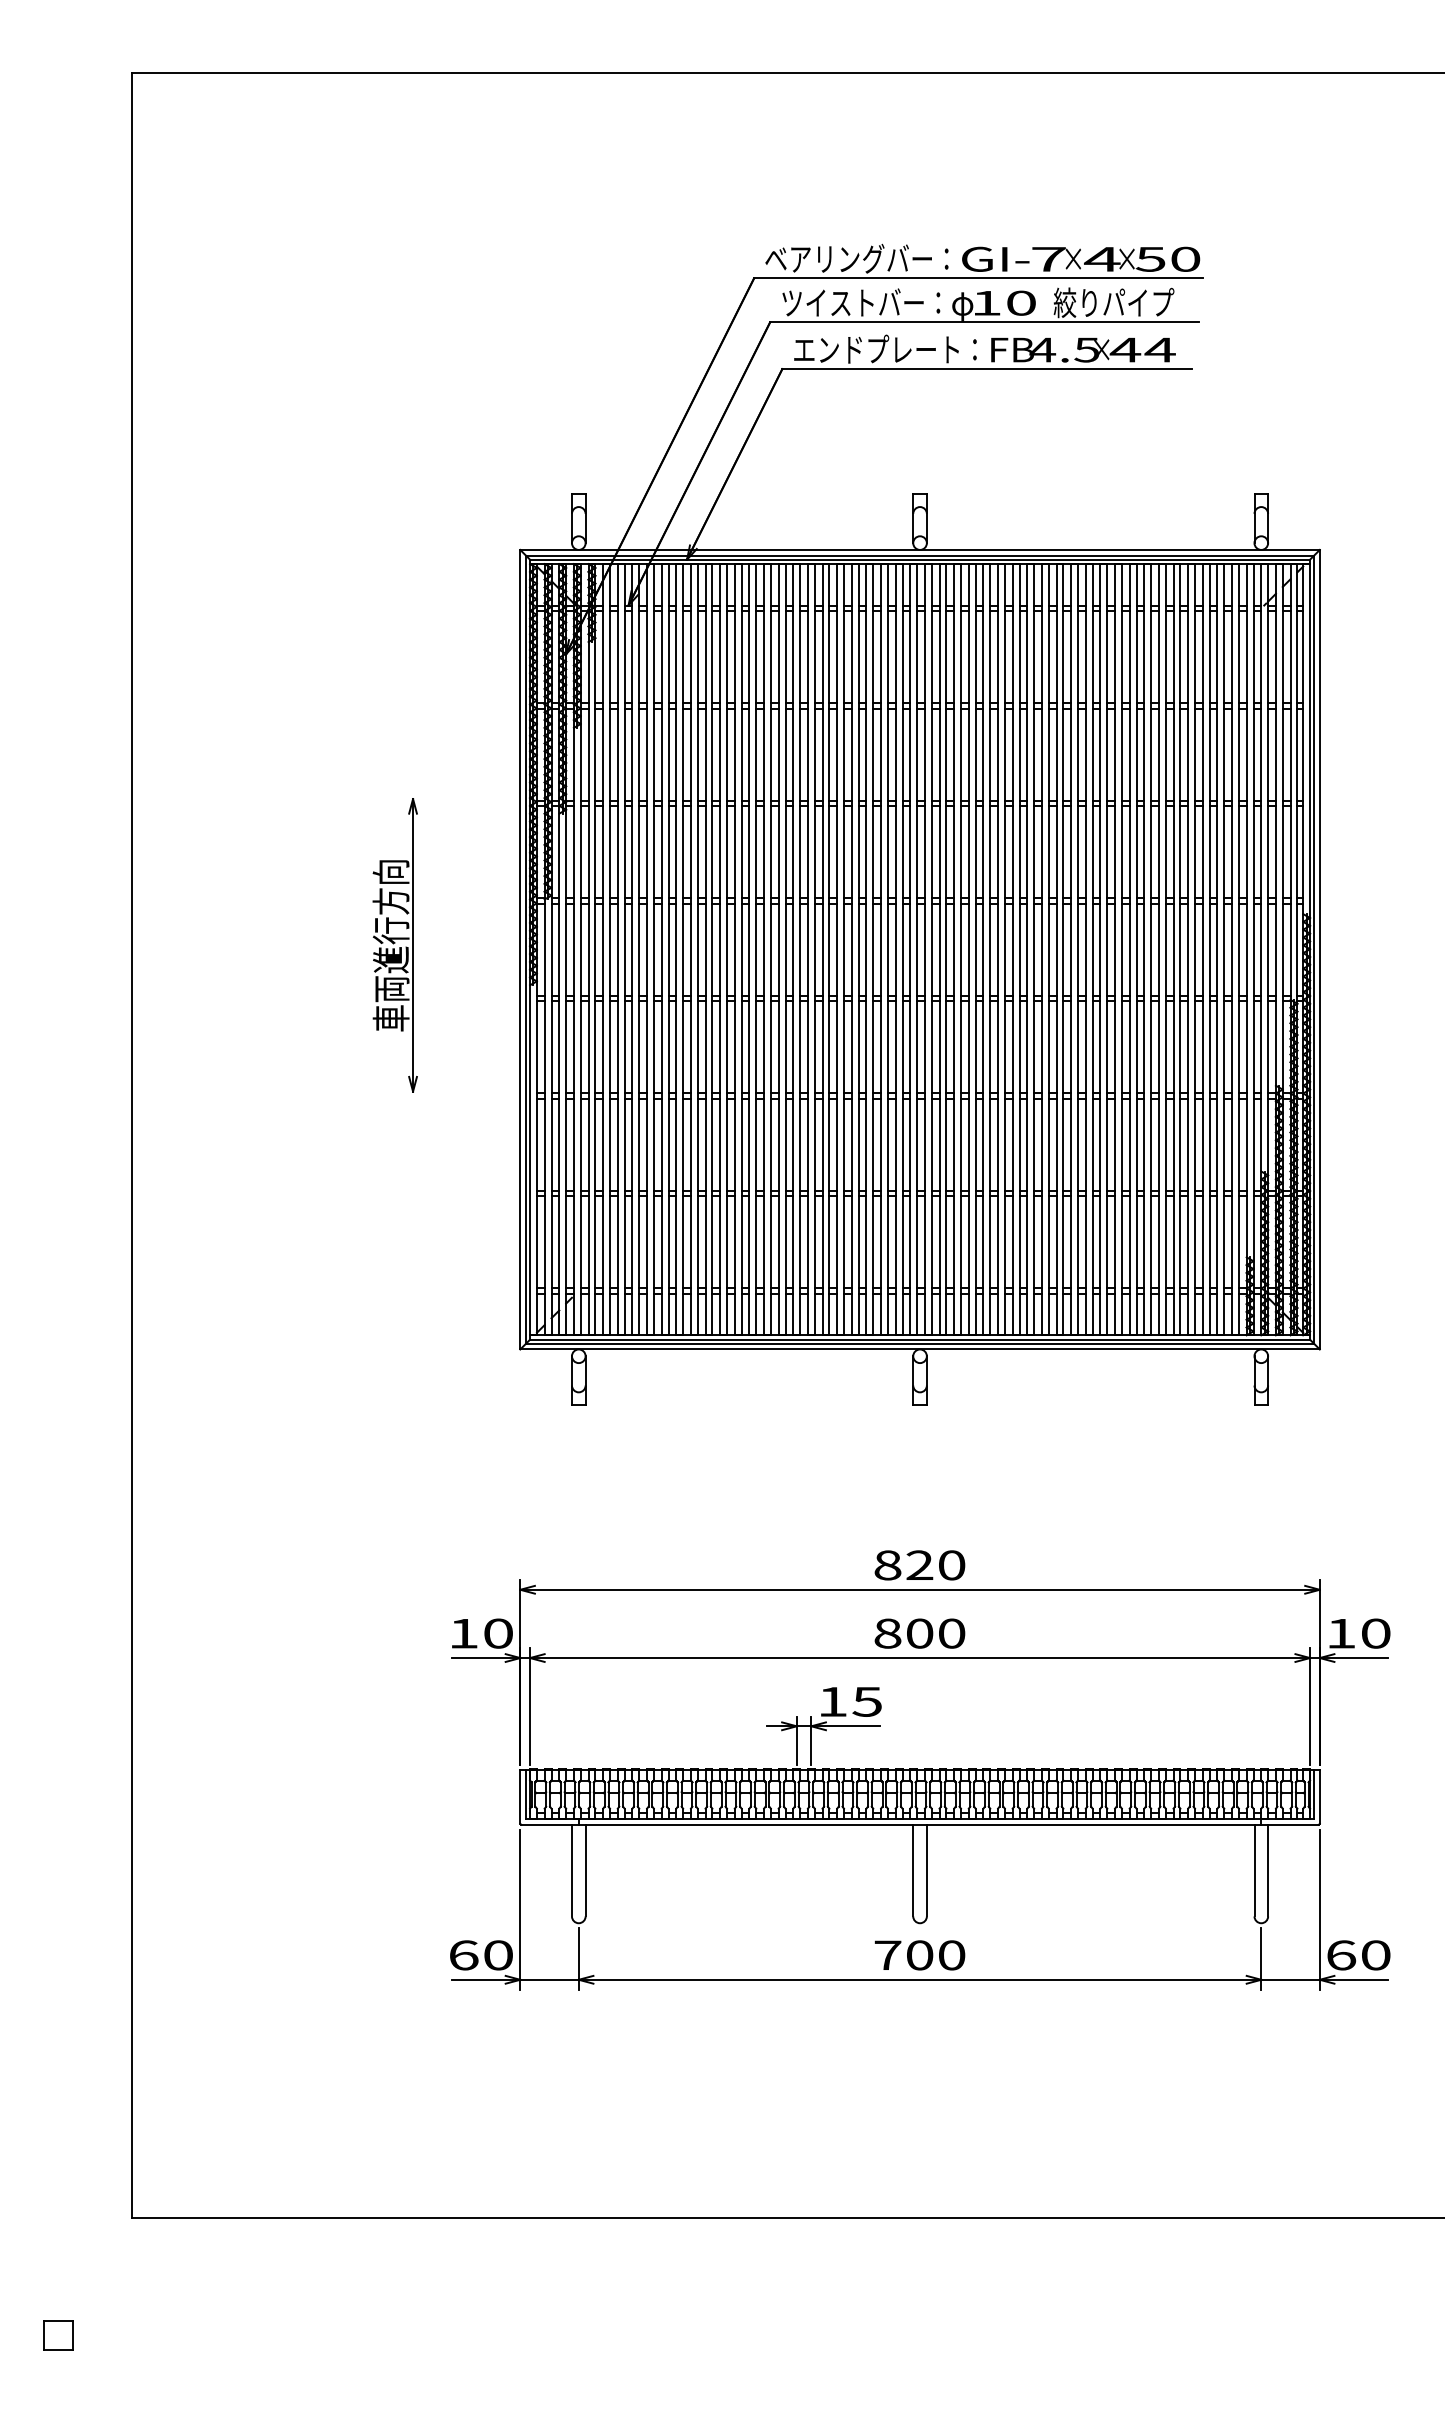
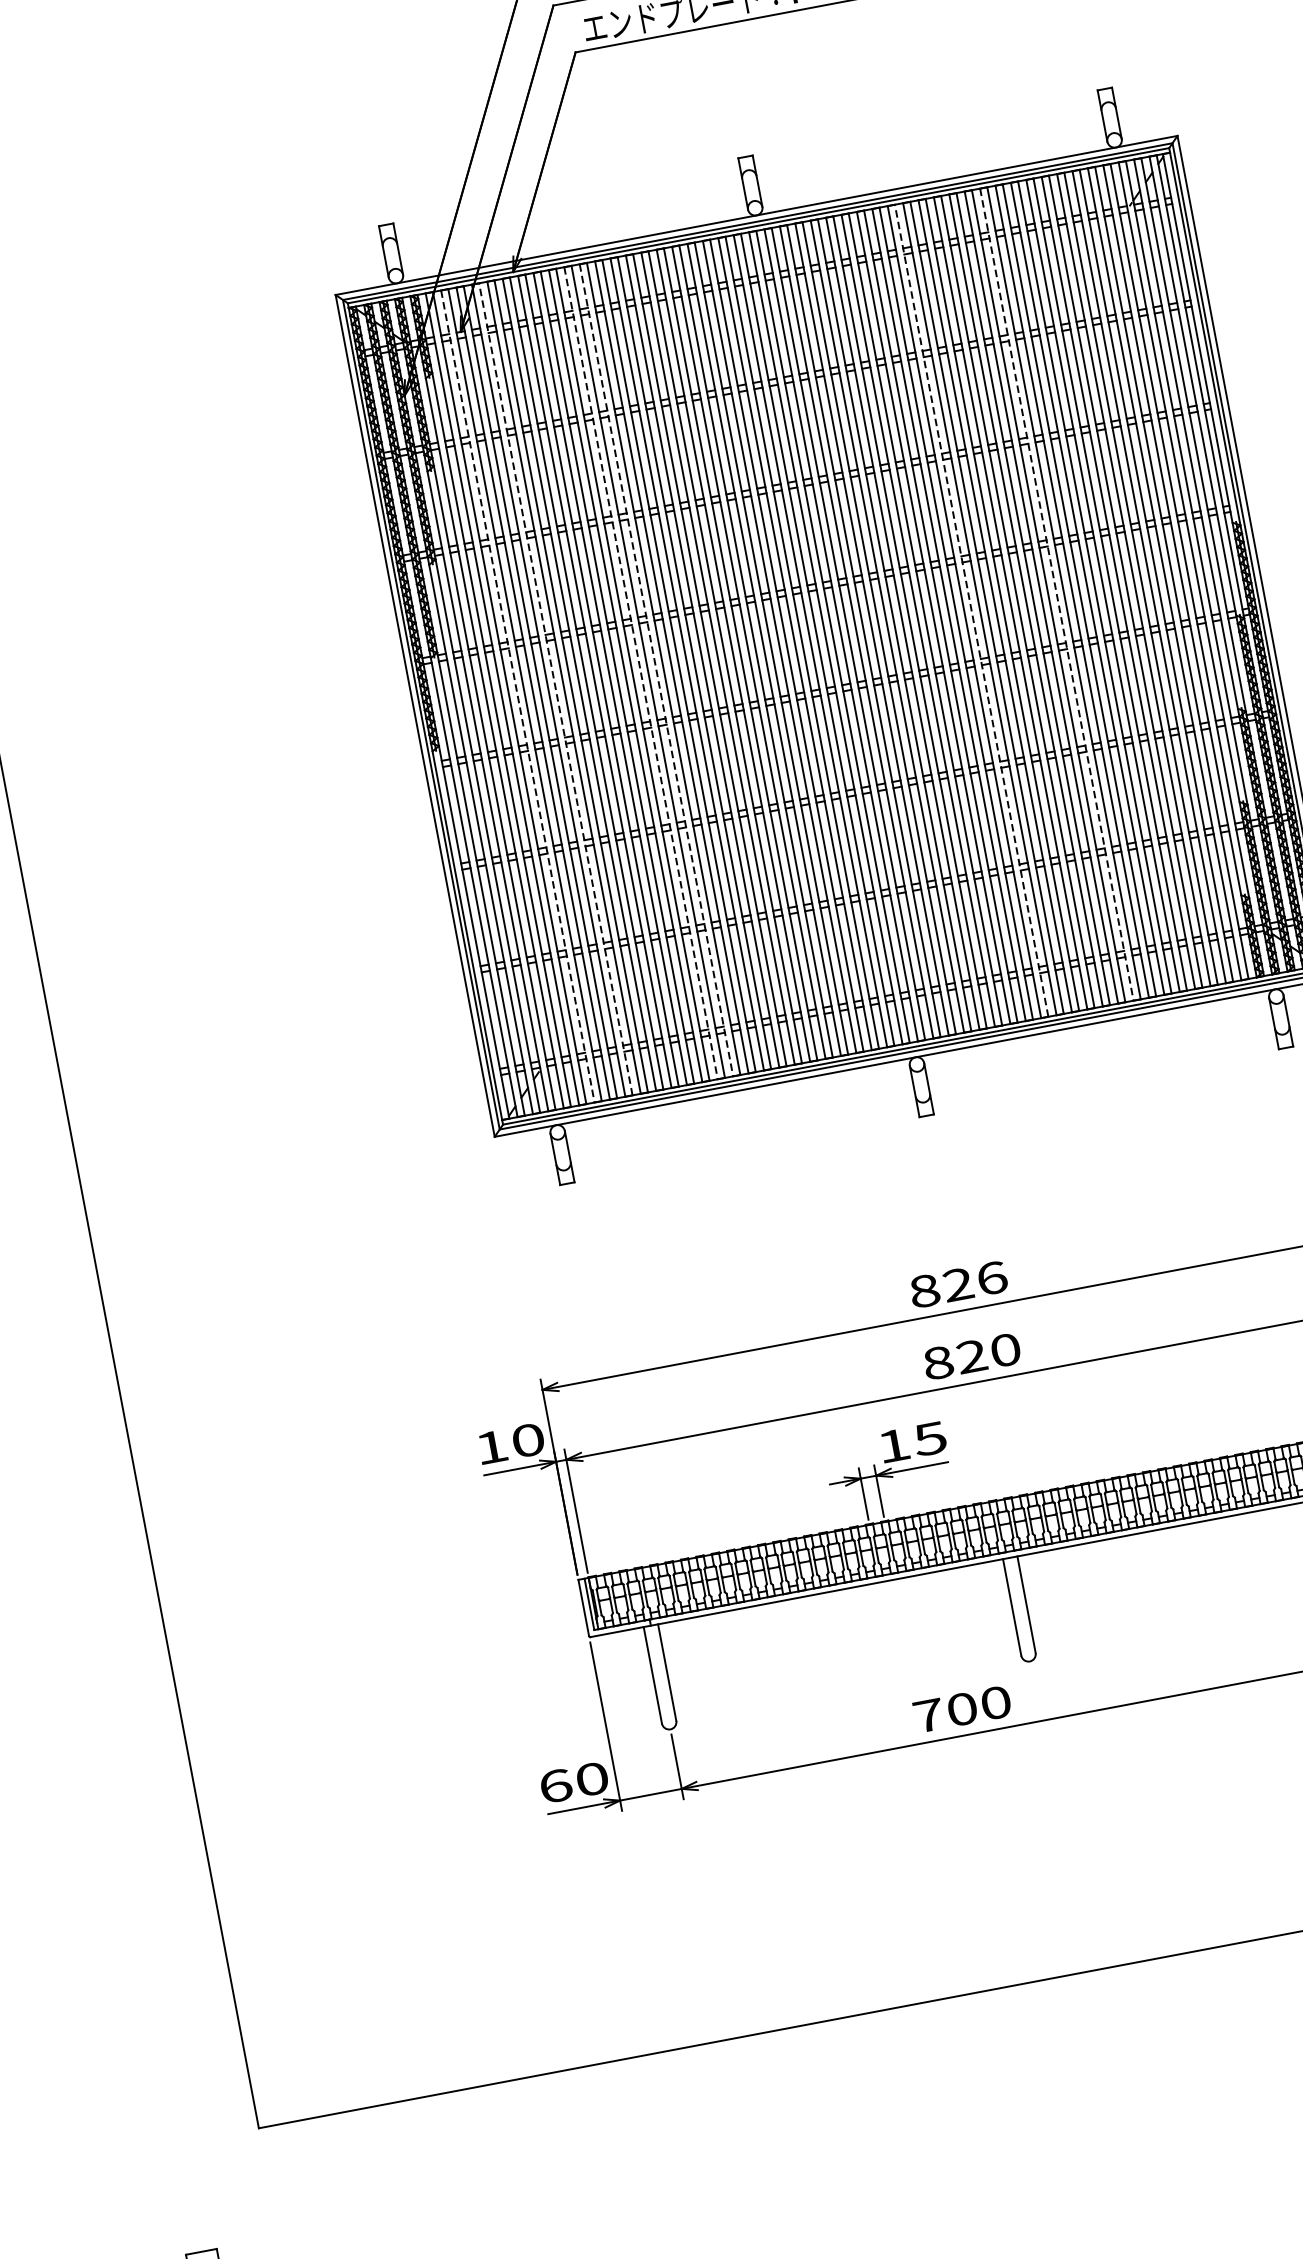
part: (394, 945) -> (281, 736), removed
line: (617, 949) -> (517, 696), solid -> dashed
line: (653, 949) -> (555, 689), solid -> dashed
line: (734, 949) -> (640, 673), solid -> dashed
line: (749, 949) -> (656, 670), solid -> dashed
line: (1048, 949) -> (971, 610), solid -> dashed
line: (1129, 949) -> (1056, 594), solid -> dashed
text: (952, 1565) -> (992, 1278), 820 -> 826
text: (919, 1633) -> (971, 1356), 800 -> 820
text: (920, 1955) -> (962, 1709), moved

